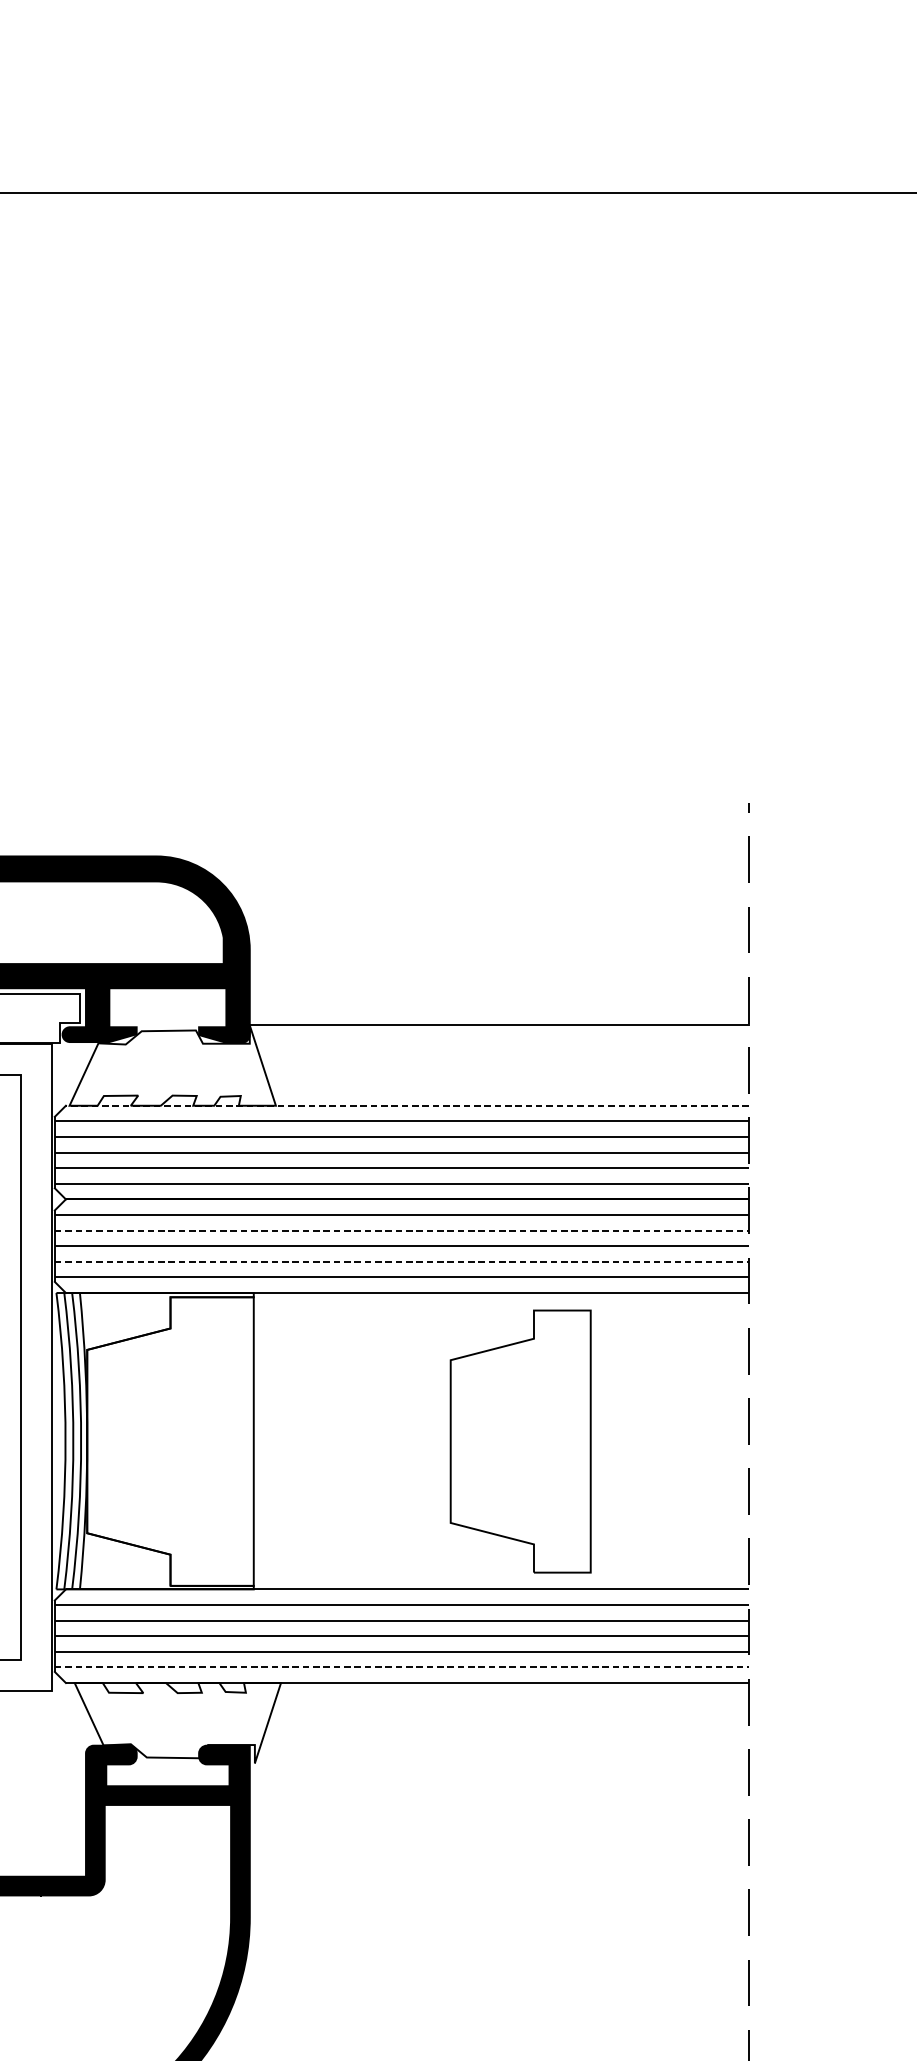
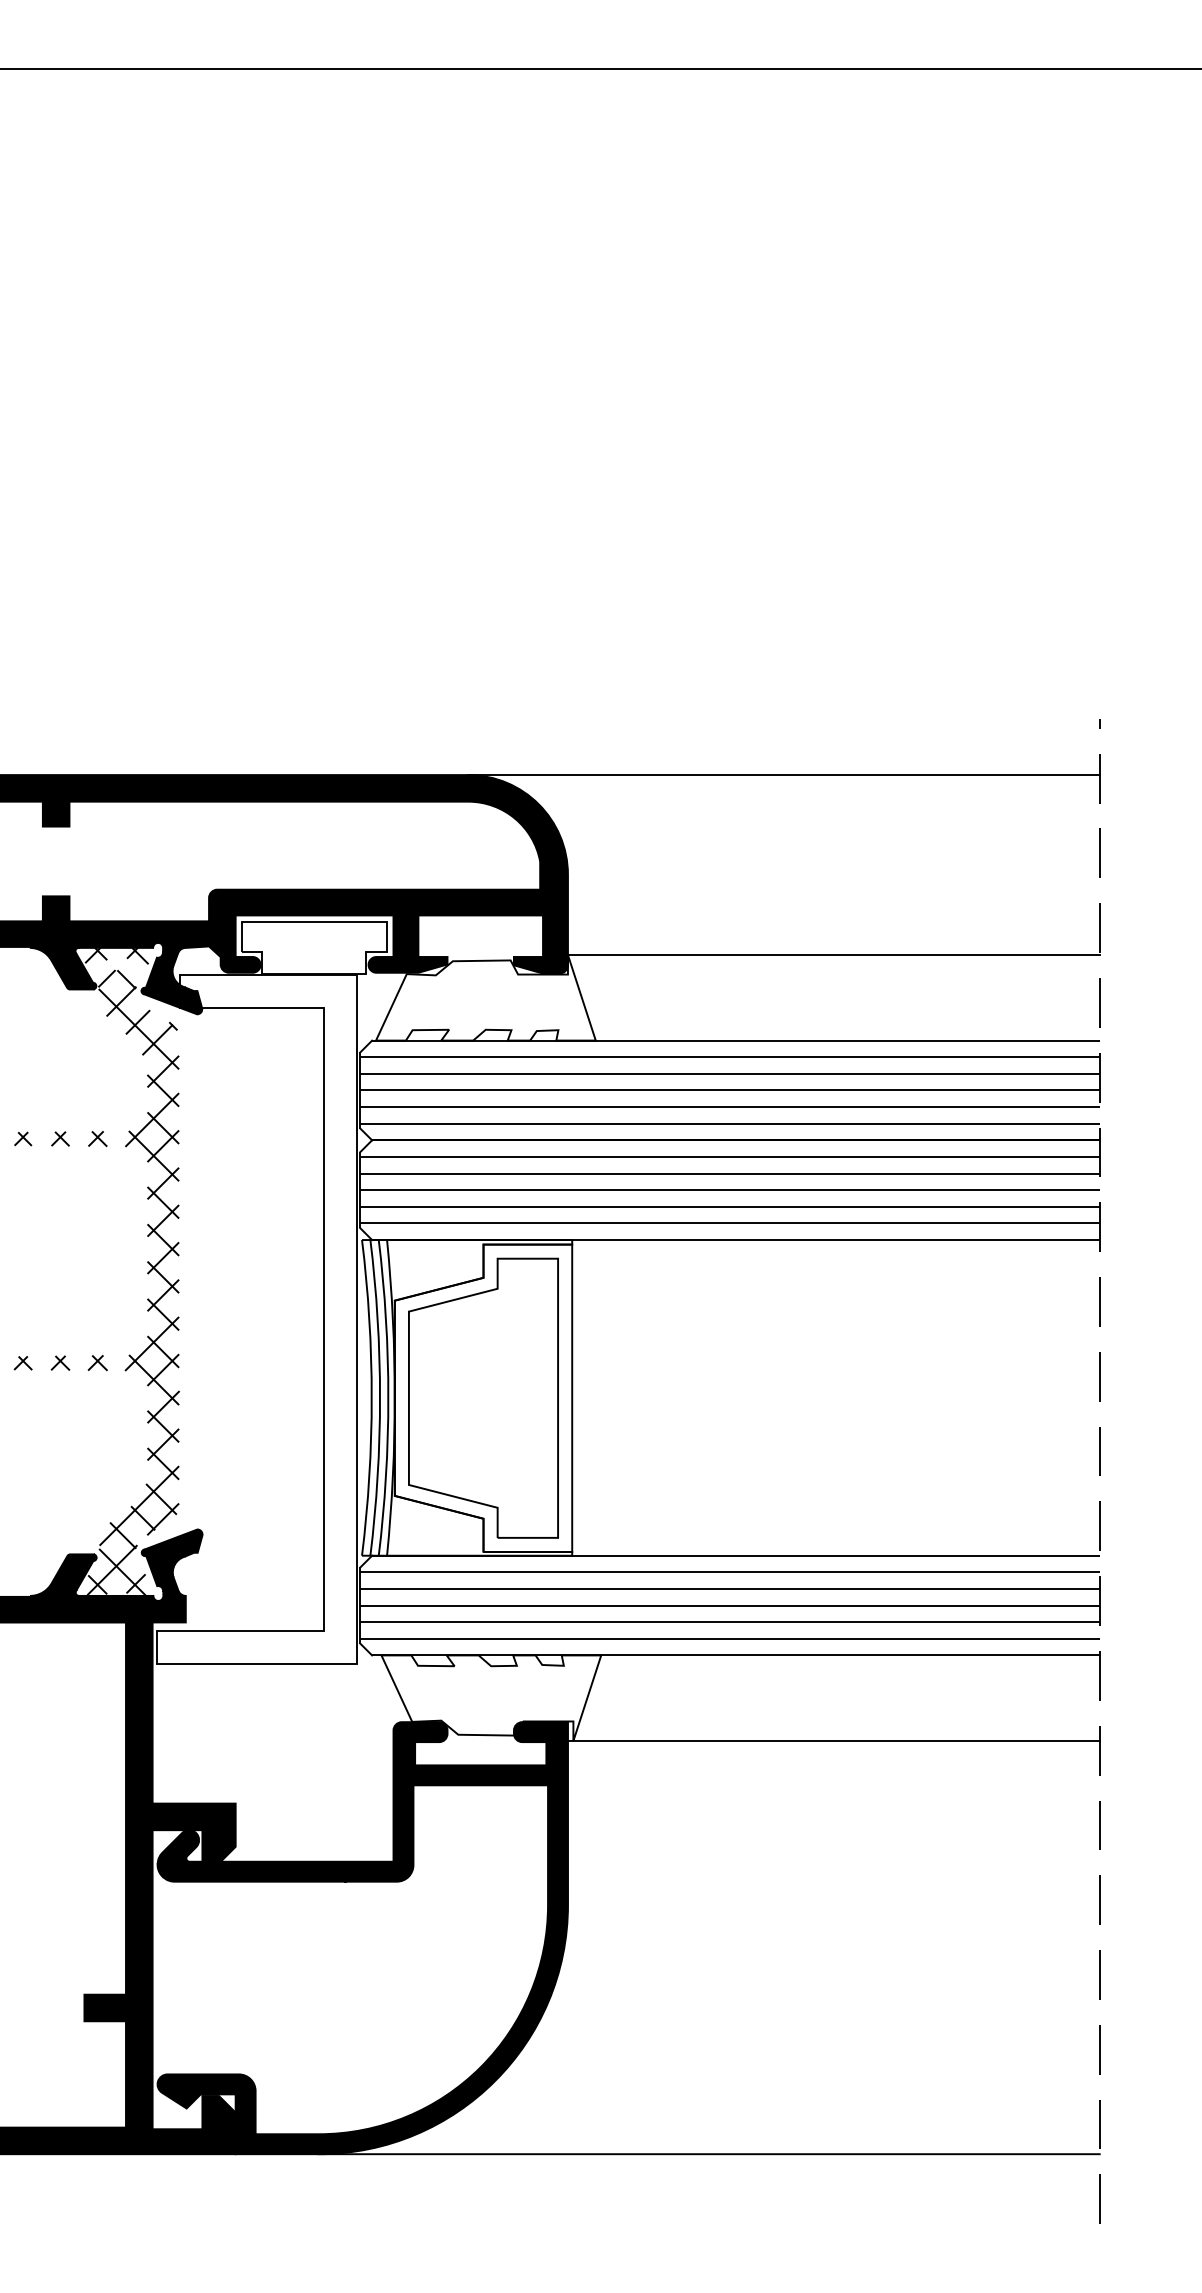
line: (452, 856) -> (783, 775), added
line: (407, 1105) -> (735, 1040), dashed -> solid
line: (402, 1230) -> (730, 1173), dashed -> solid
line: (402, 1261) -> (730, 1206), dashed -> solid
part: (520, 1440) -> (483, 1397), moved
line: (402, 1667) -> (730, 1638), dashed -> solid
line: (495, 1762) -> (829, 1740), added

